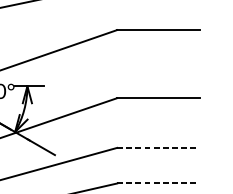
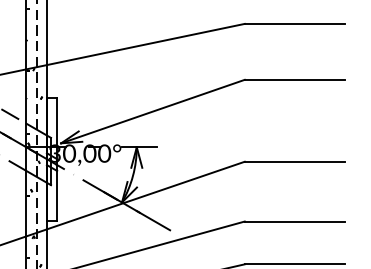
line: (158, 147) -> (294, 221), dashed -> solid
line: (158, 183) -> (294, 264), dashed -> solid

